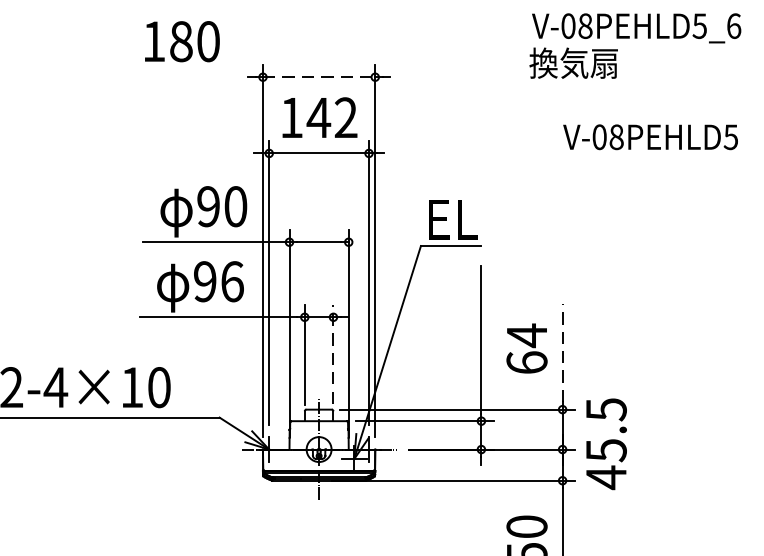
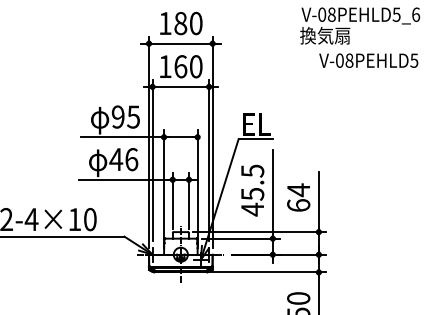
text: (182, 41) -> (181, 23), moved
line: (318, 76) -> (180, 43), dashed -> solid
text: (330, 117) -> (187, 66), 142 -> 160
text: (650, 136) -> (368, 60), moved
text: (235, 205) -> (133, 116), 90 -> 95
text: (205, 281) -> (116, 159), 96 -> 46
line: (561, 352) -> (318, 199), dashed -> solid
line: (332, 353) -> (188, 200), dashed -> solid
text: (606, 443) -> (252, 190), moved

